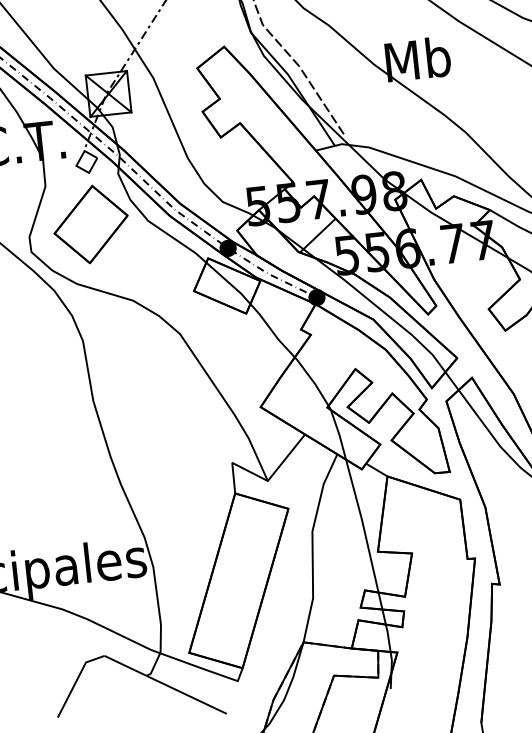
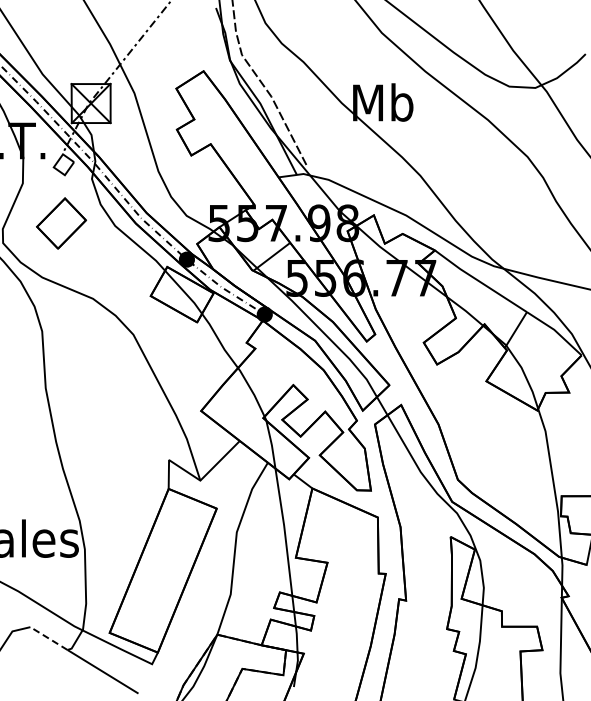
part: (91, 224) -> (61, 223), size x0.7
line: (125, 665) -> (48, 638), solid -> dashed

